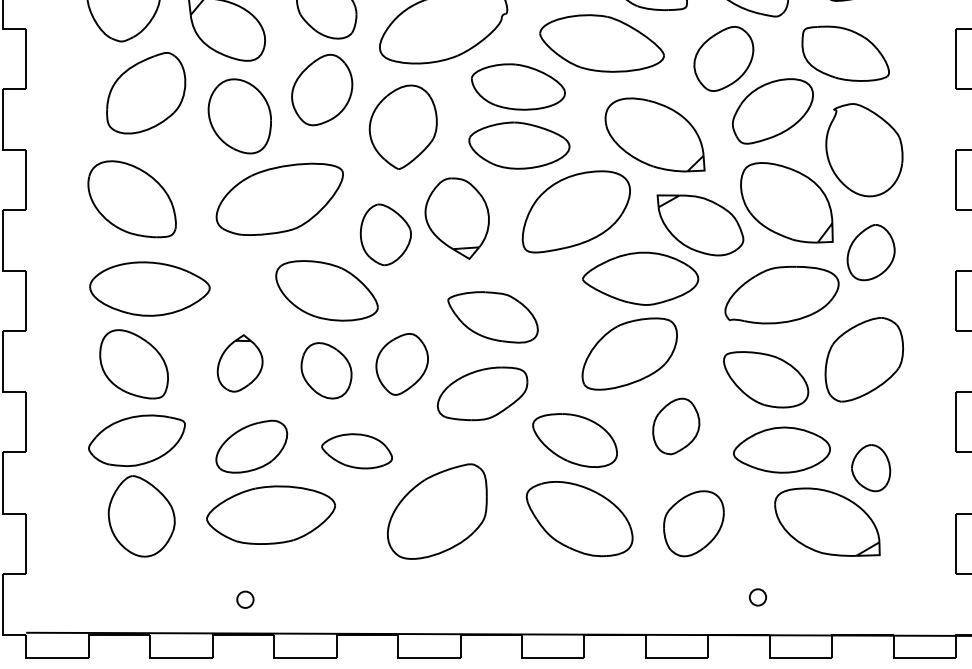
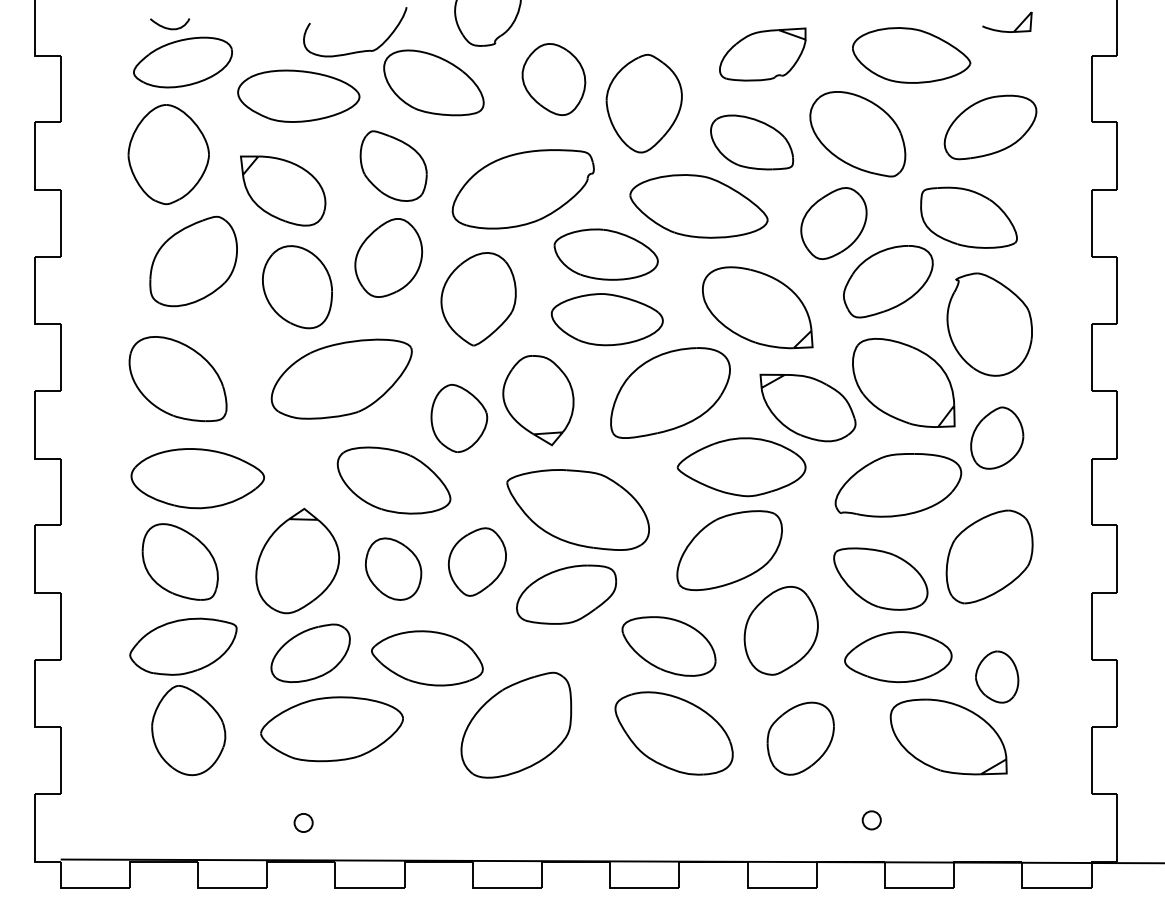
part: (492, 316) -> (577, 509), size x1.43
part: (239, 362) -> (297, 560), size x1.67
part: (675, 426) -> (780, 630), size x1.43
part: (357, 451) -> (427, 658), size x1.43

